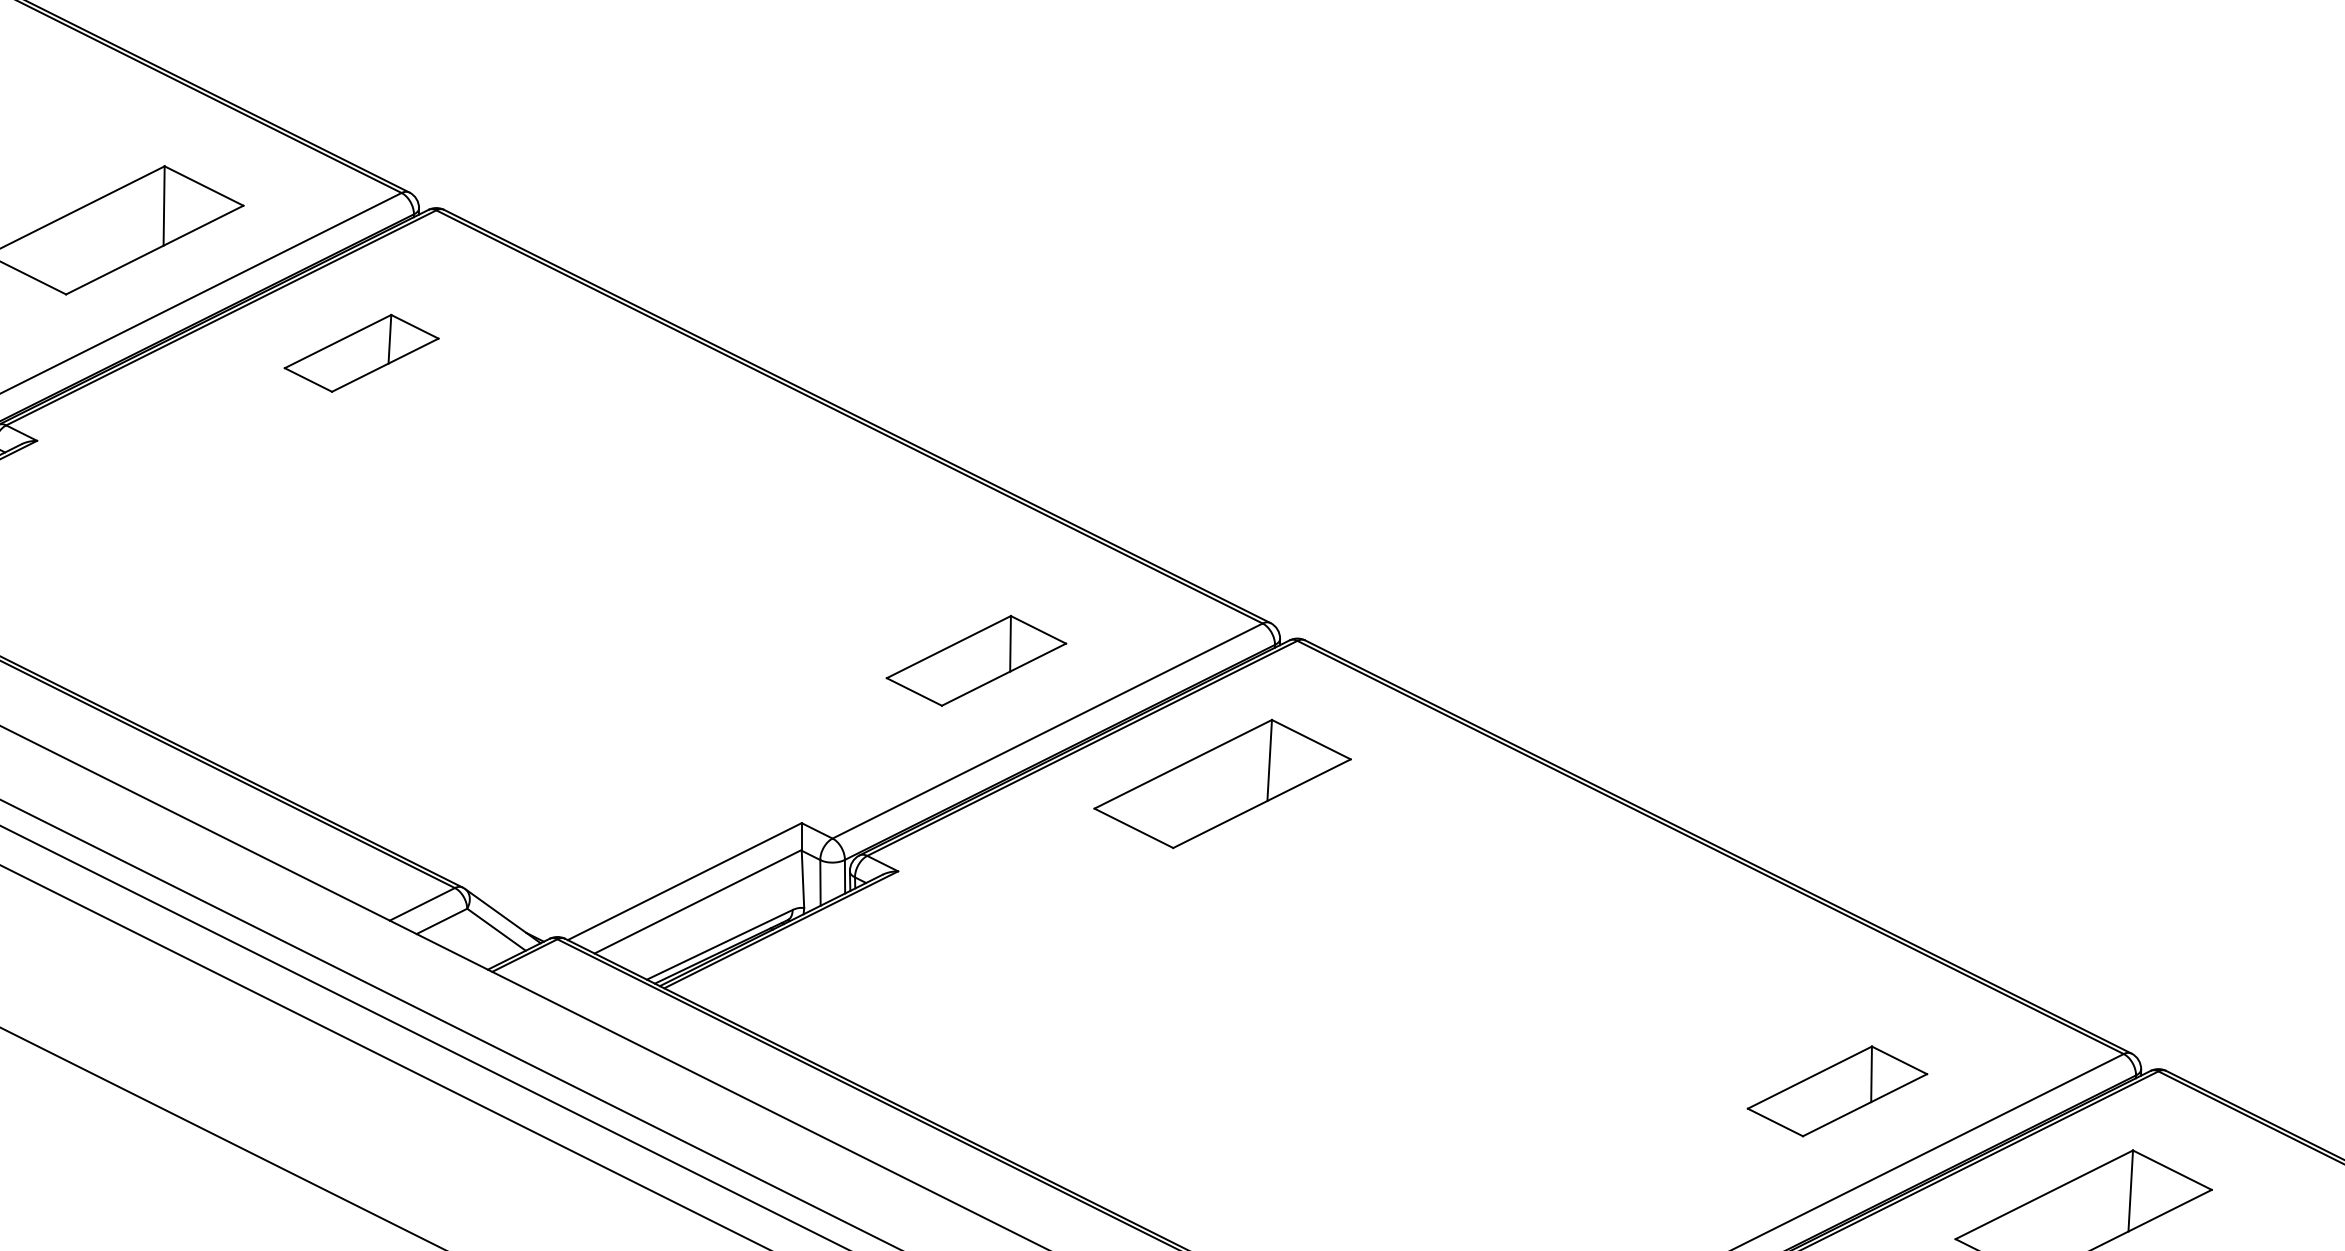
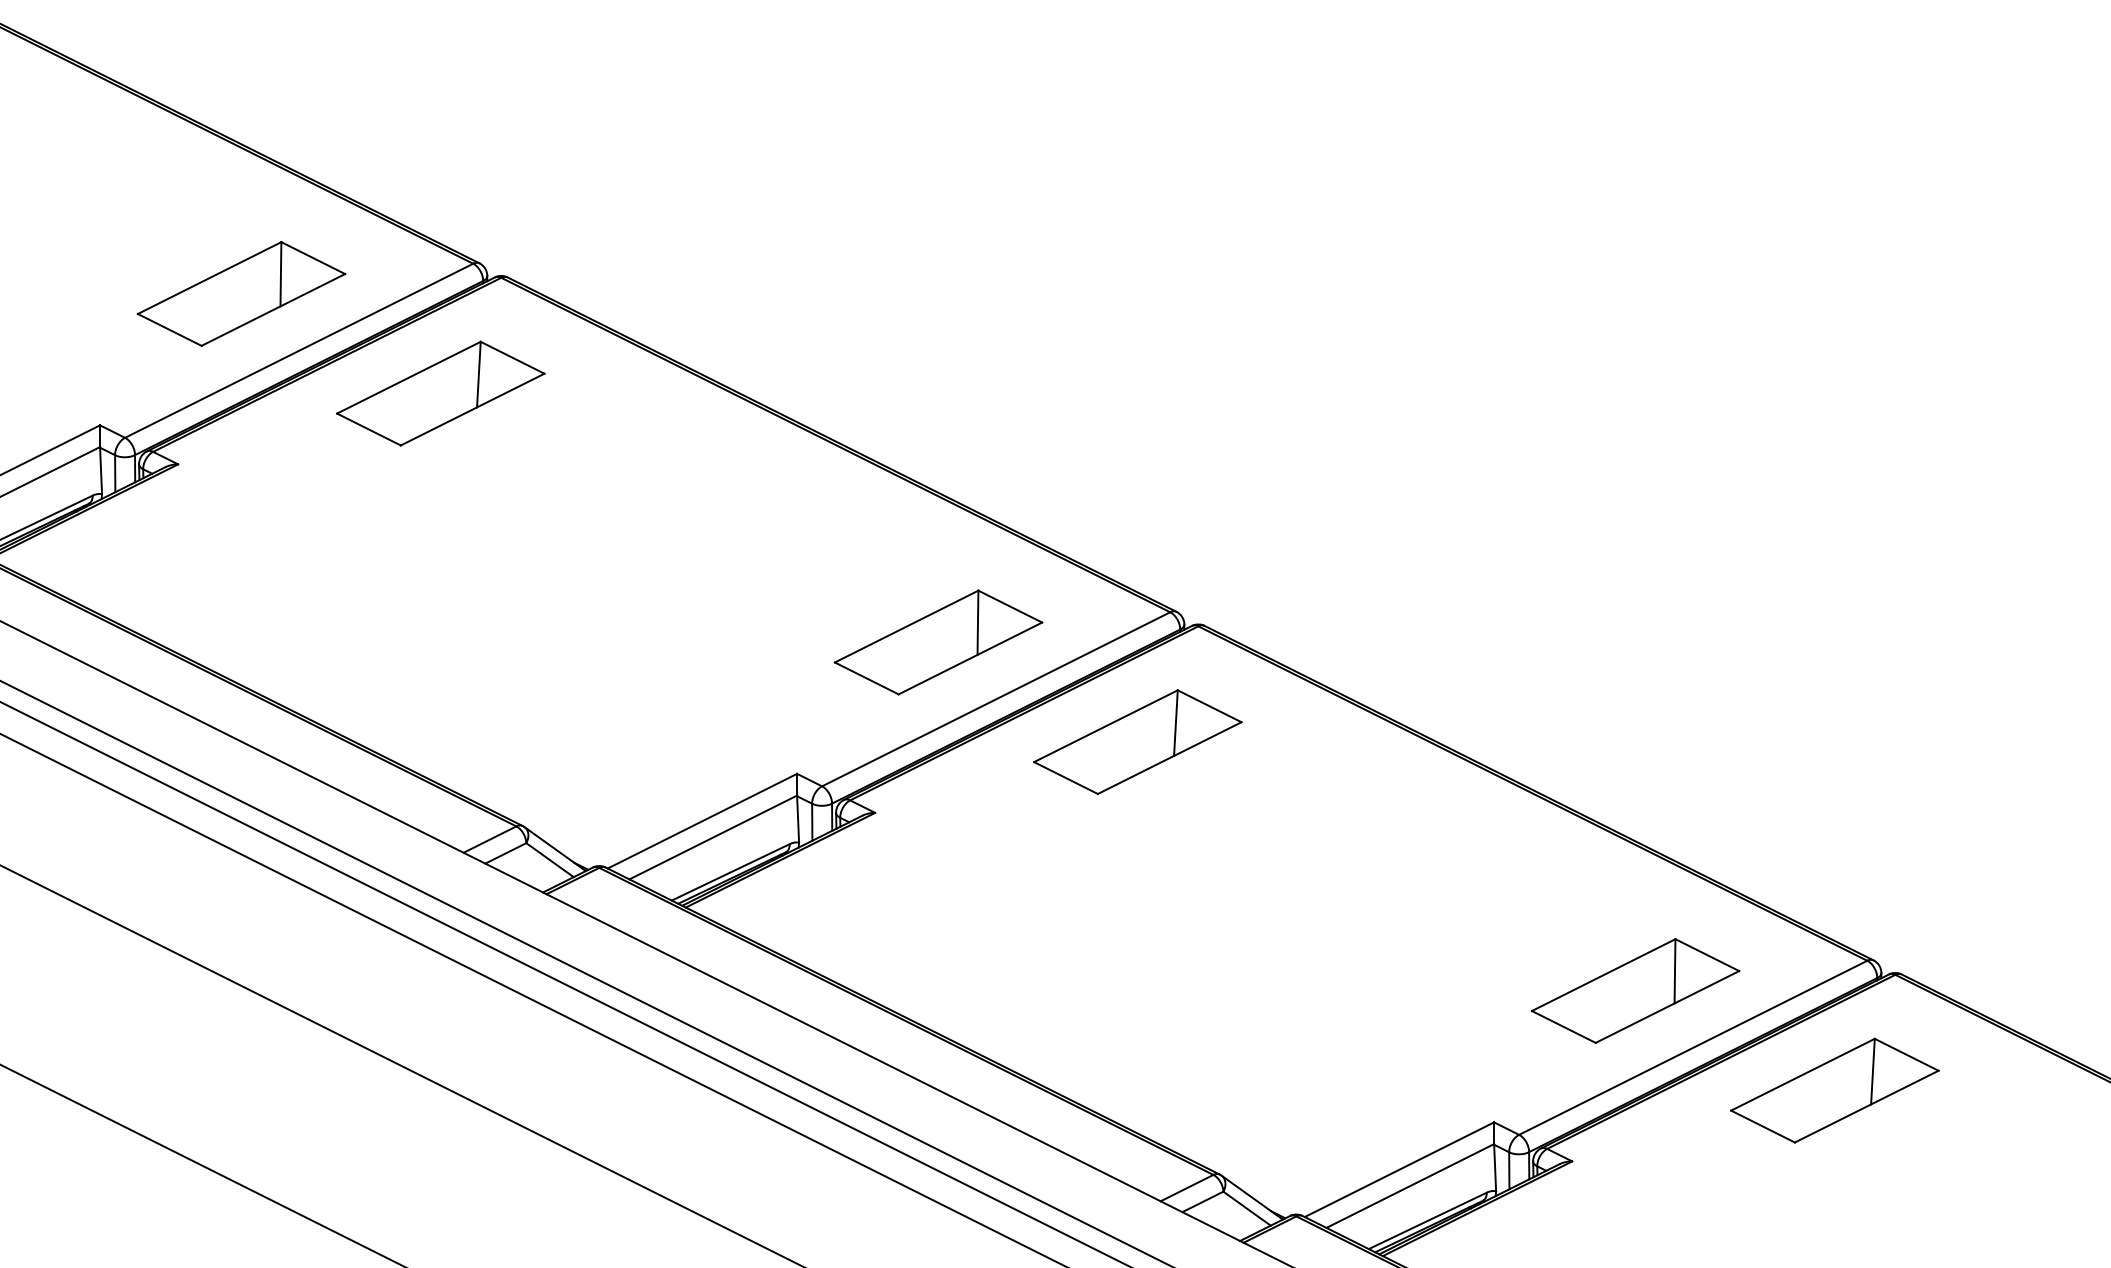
part: (361, 353) -> (440, 393), size x1.67
part: (976, 660) -> (938, 642), size x1.43
part: (1837, 1090) -> (1635, 990), size x1.43

